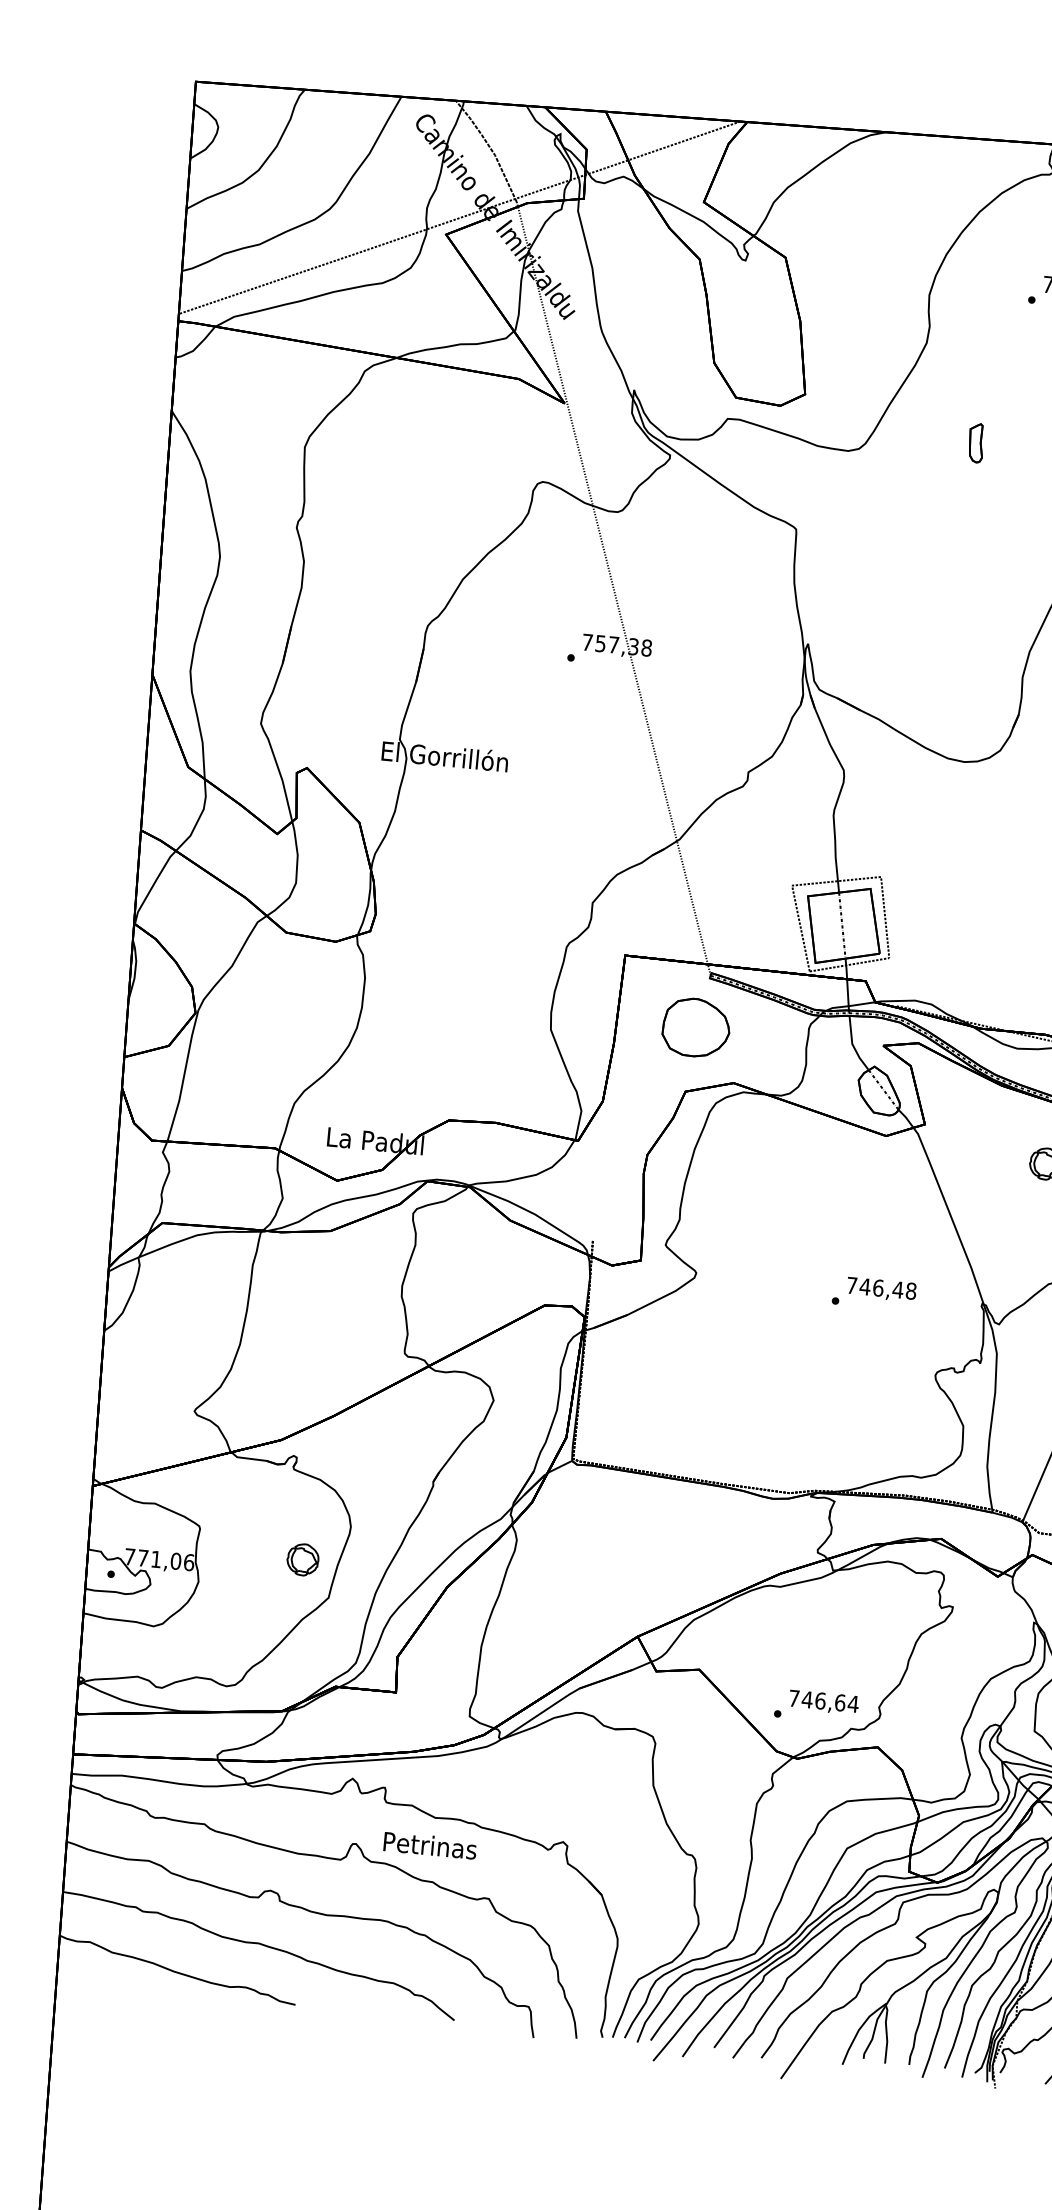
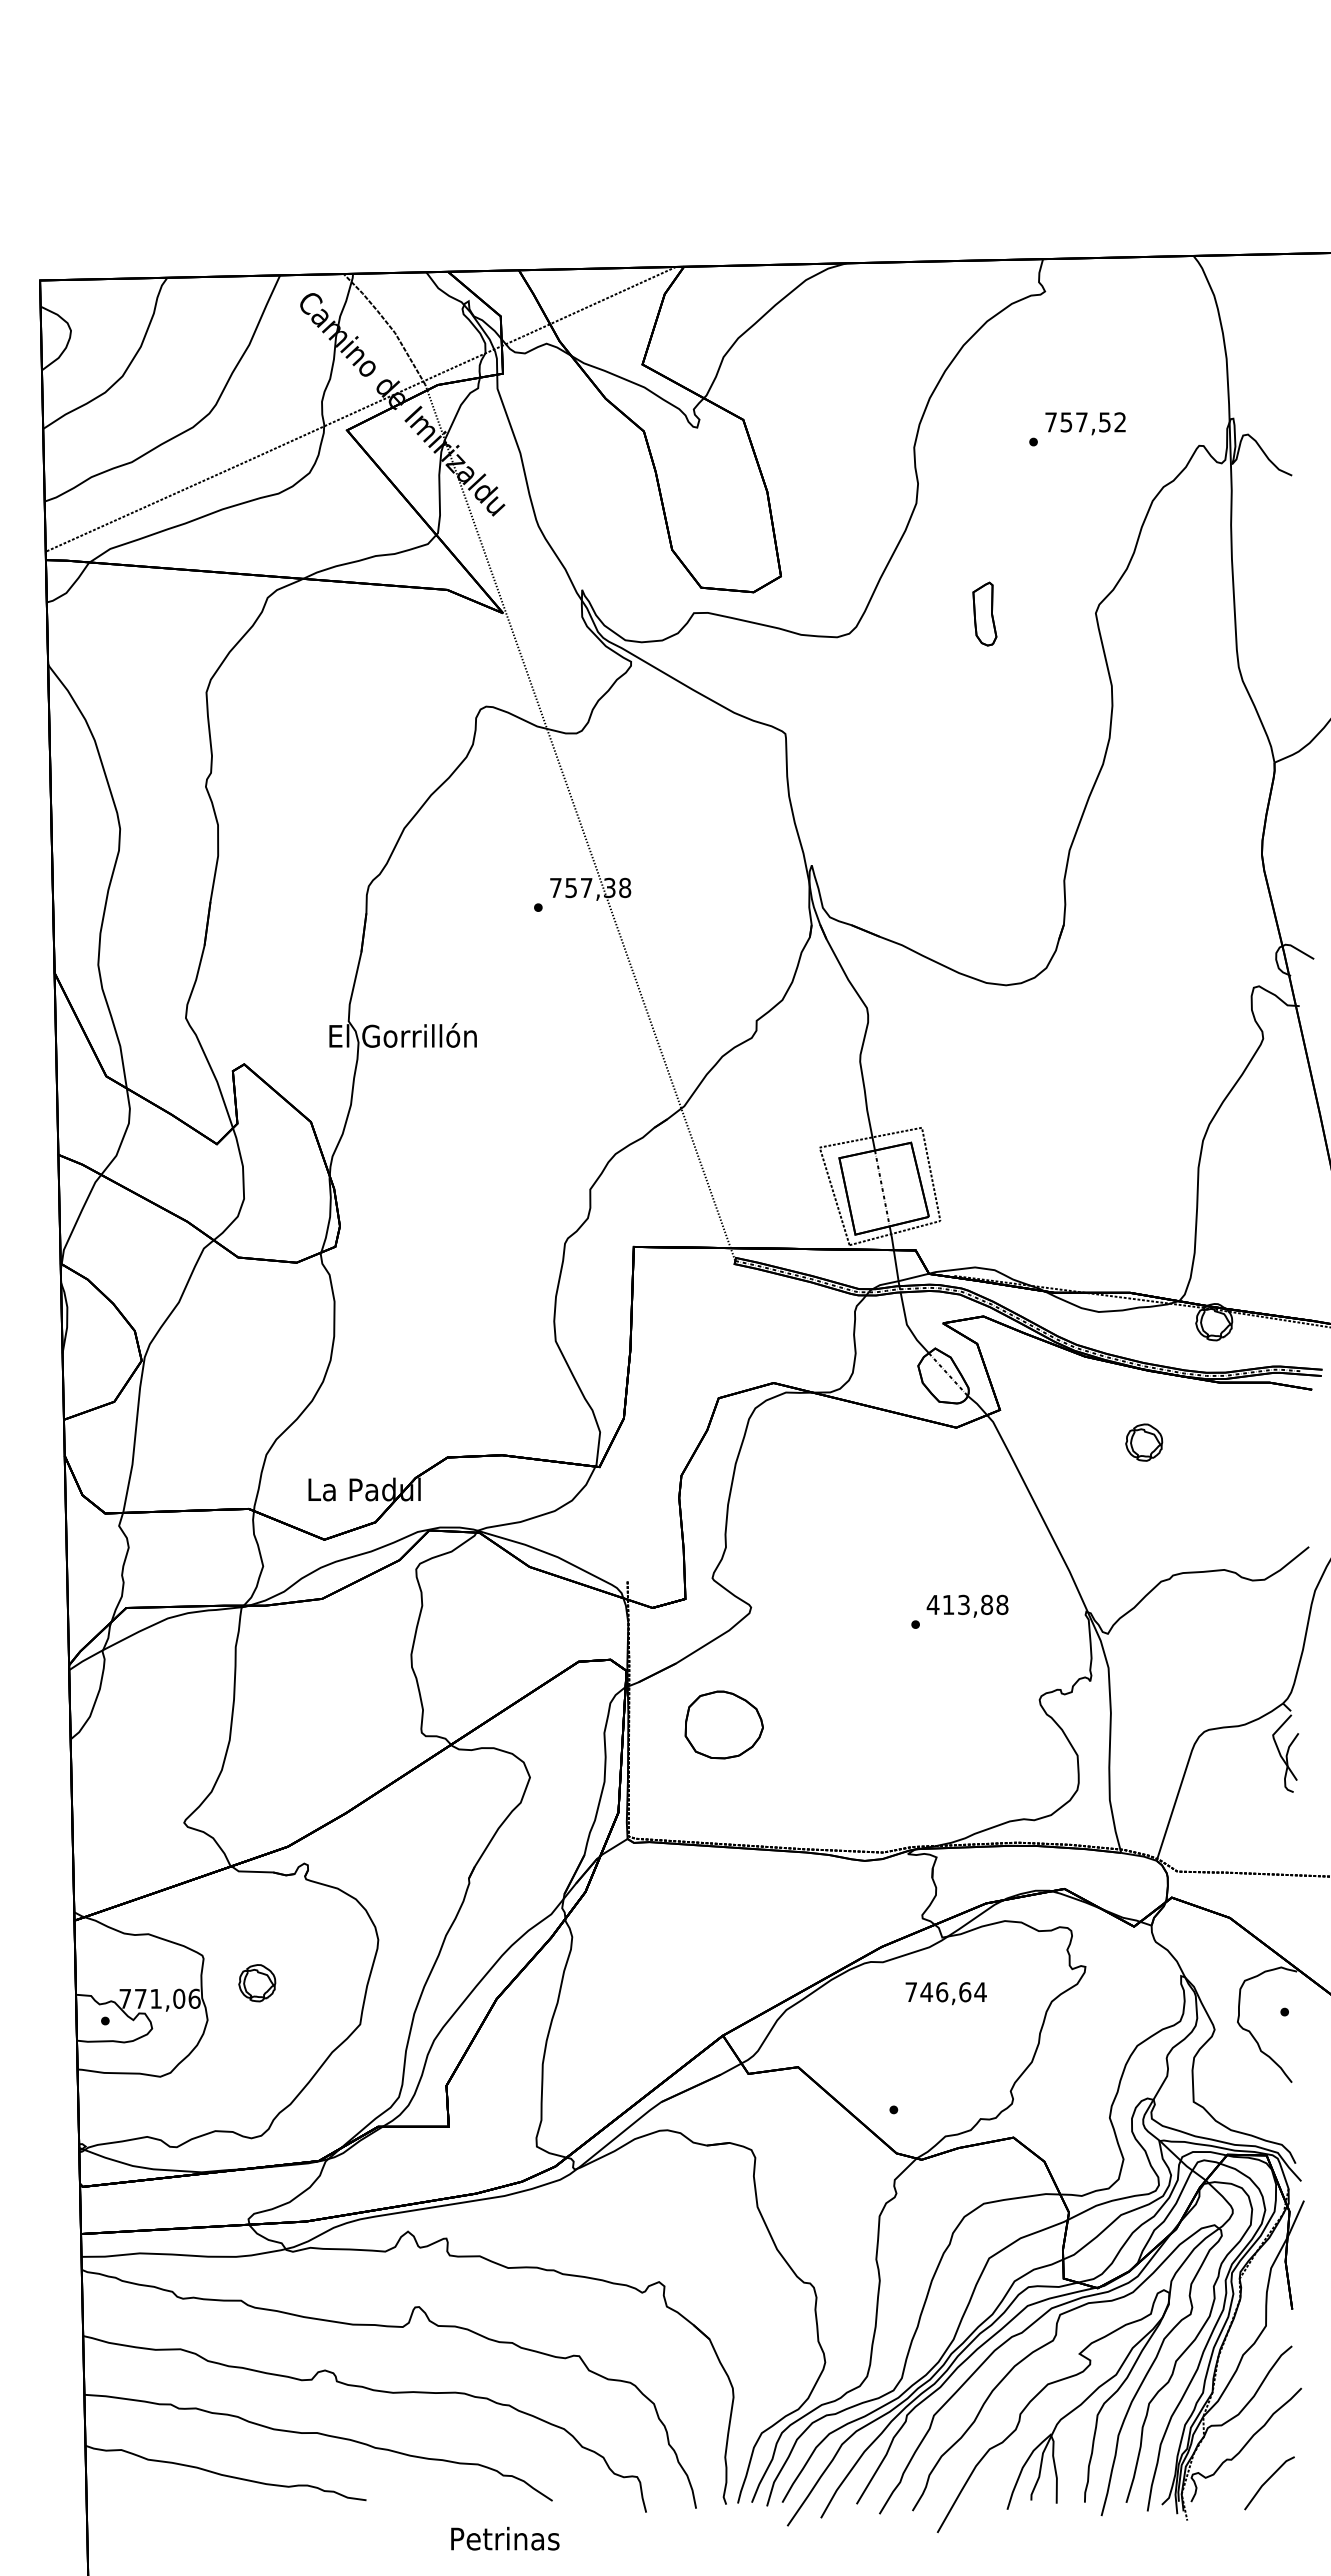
part: (976, 442) -> (984, 613), size x1.4
part: (695, 1027) -> (723, 1724), moved
text: (874, 1287) -> (959, 1604), 746,48 -> 413,88
part: (303, 1560) -> (257, 1983), moved
text: (823, 1702) -> (945, 1993), moved
text: (430, 1845) -> (505, 2538), moved

